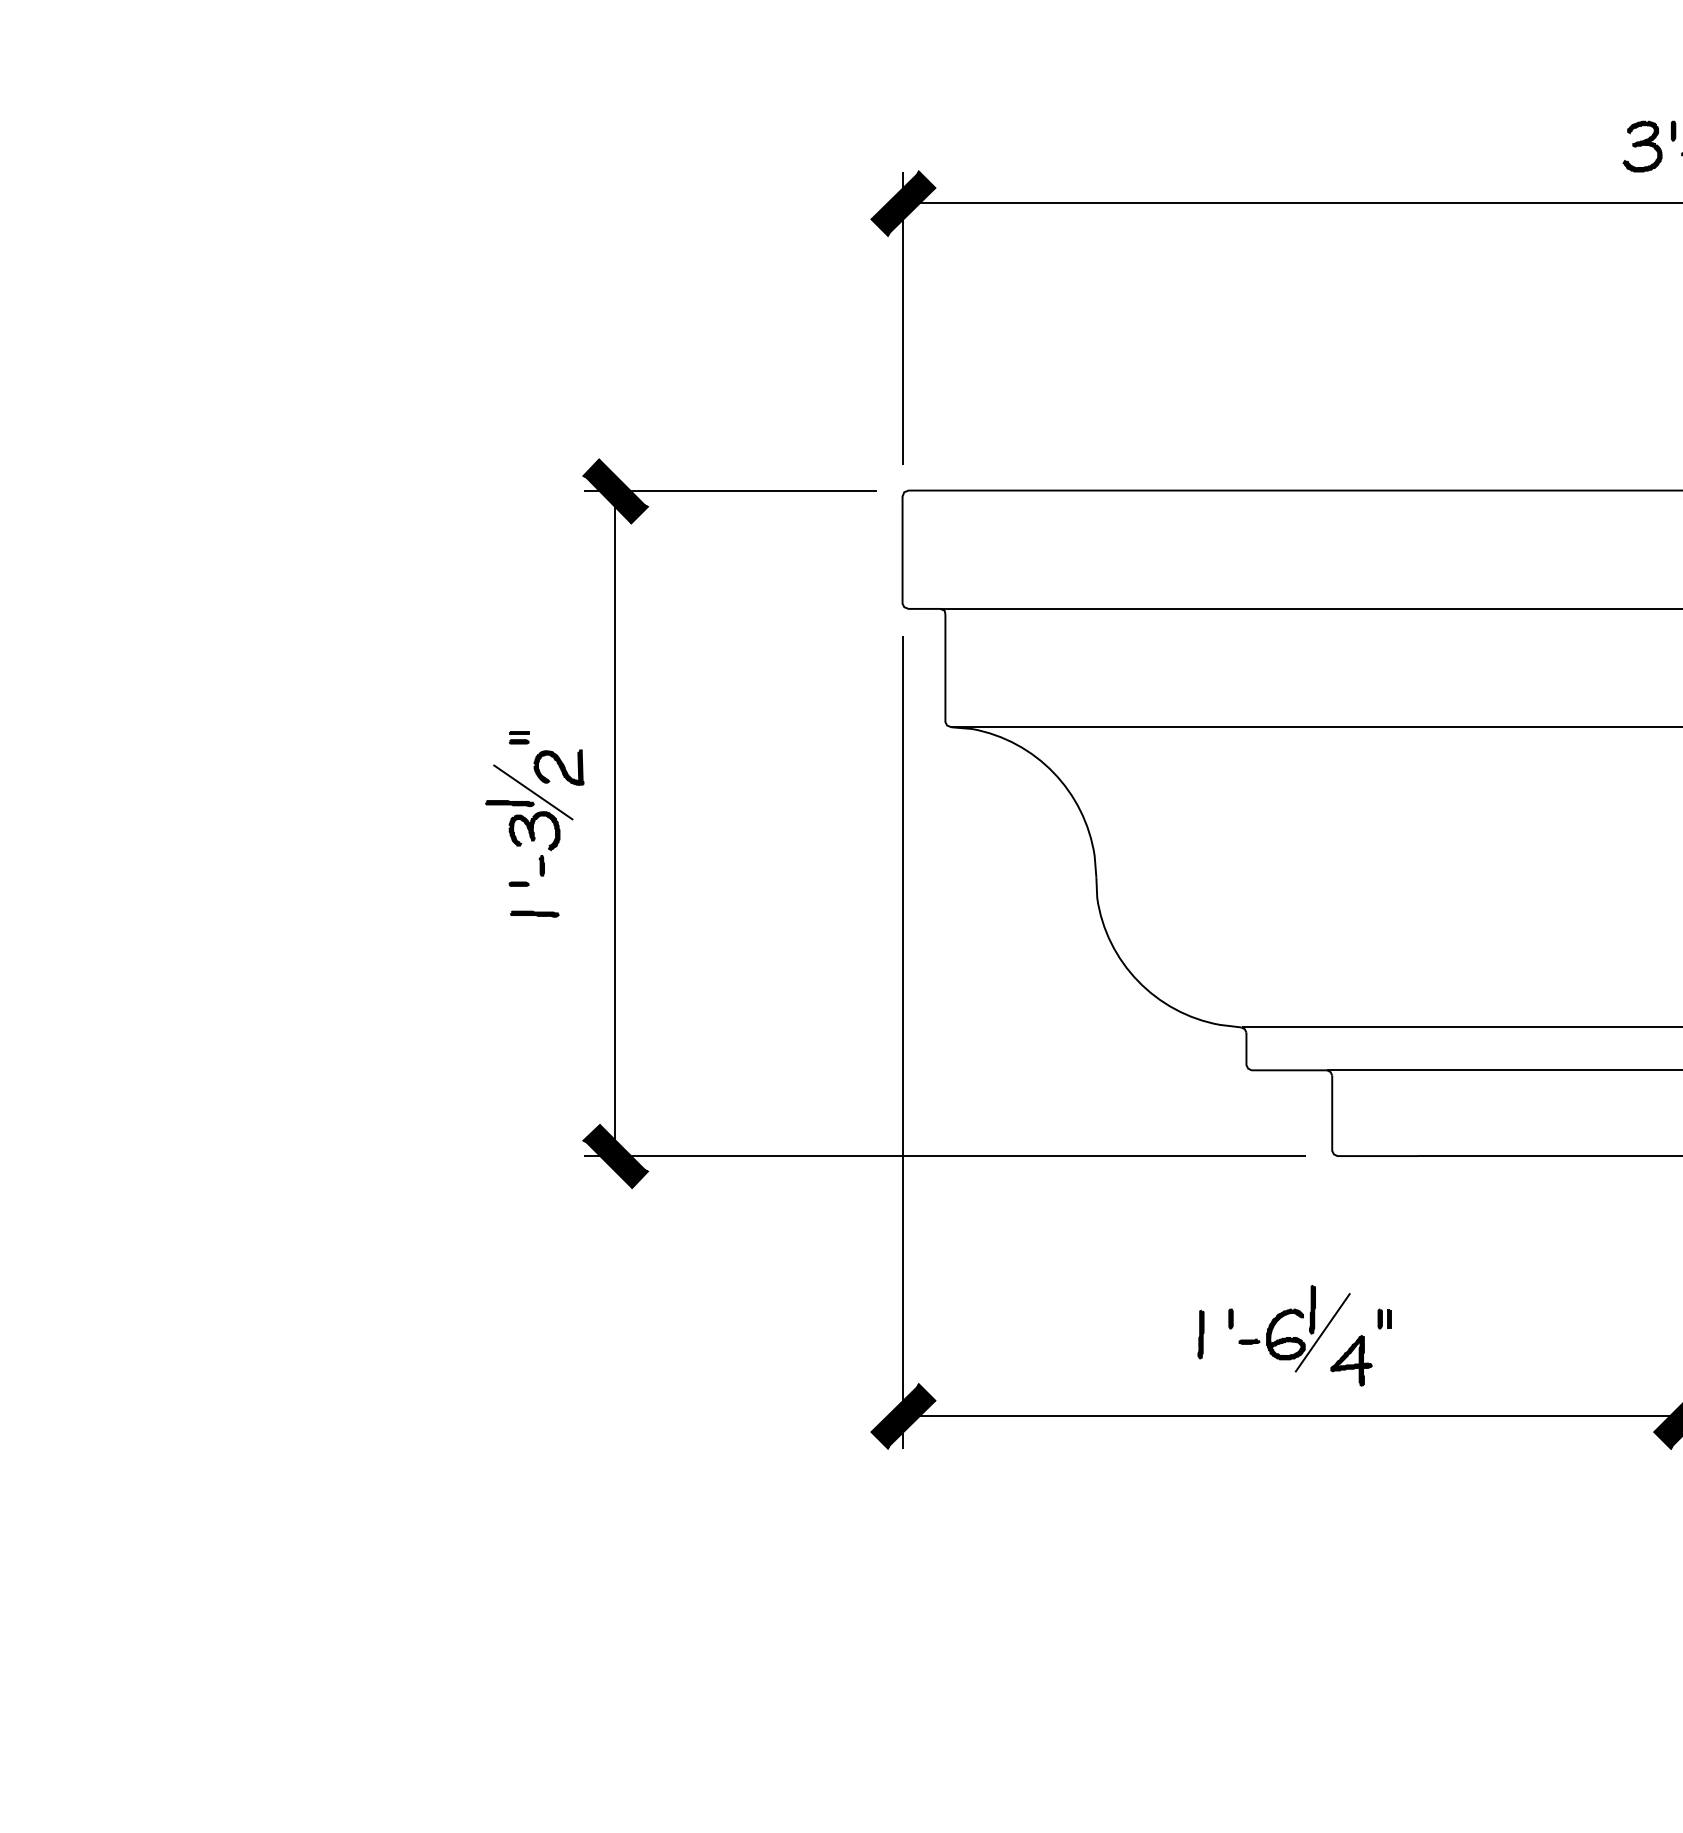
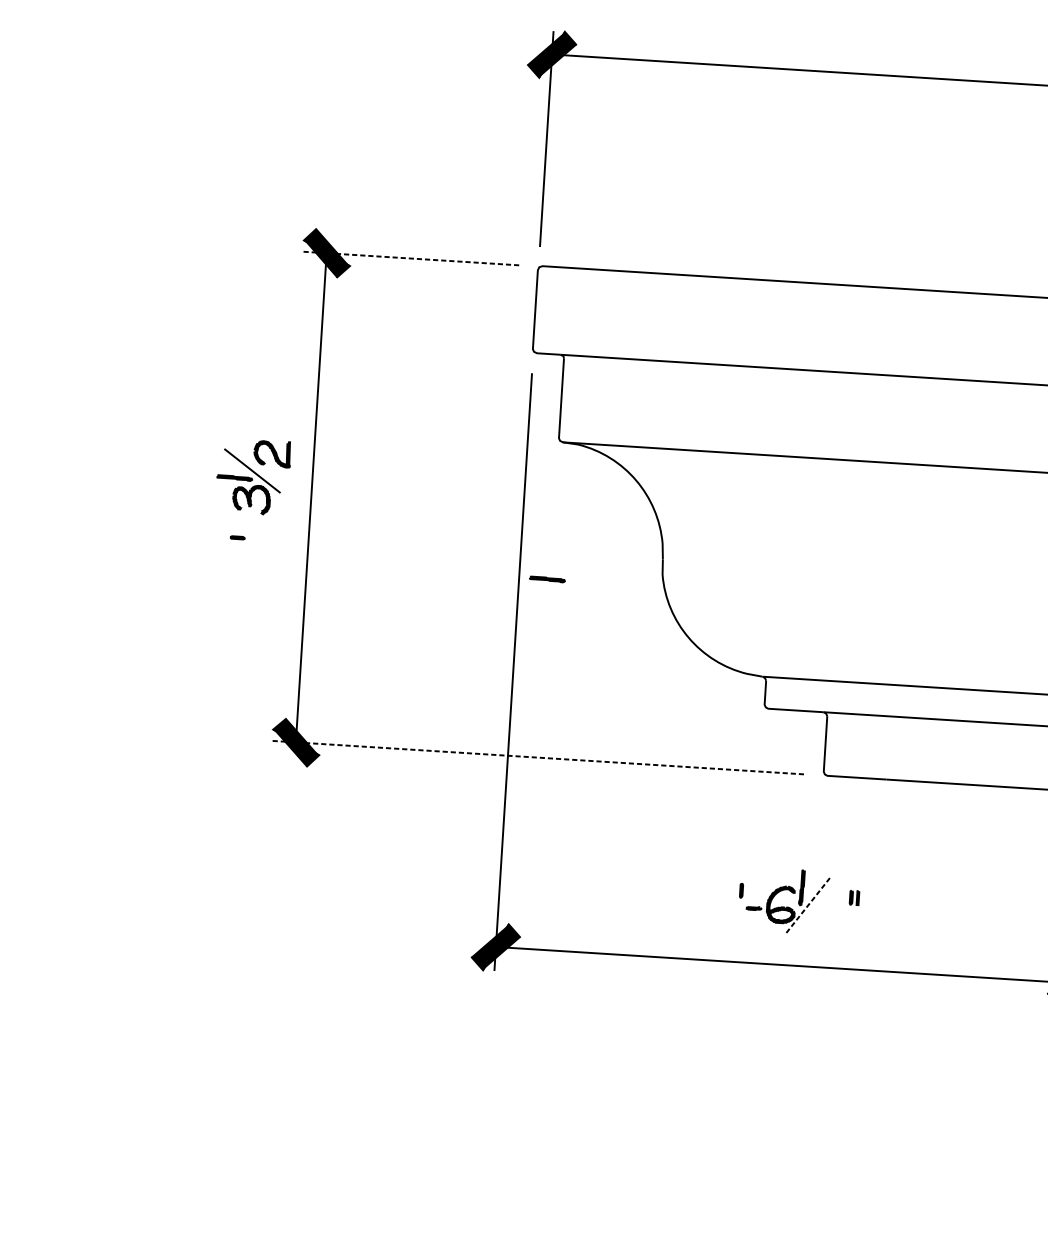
line: (730, 491) -> (411, 258), solid -> dashed
part: (518, 737) -> (244, 429), removed
part: (541, 865) -> (255, 525), removed
part: (534, 913) -> (547, 578), moved
line: (944, 1156) -> (538, 757), solid -> dashed
line: (1323, 1332) -> (808, 905), solid -> dashed
part: (1200, 1334) -> (718, 900), removed
part: (1351, 1360) -> (828, 926), removed

